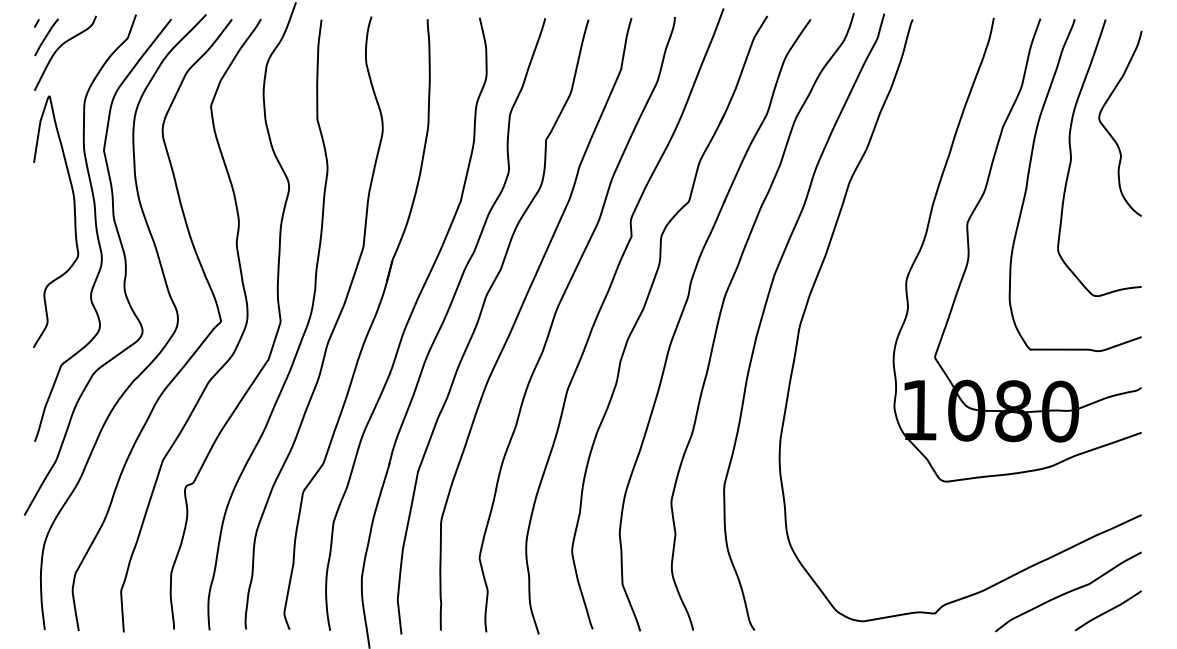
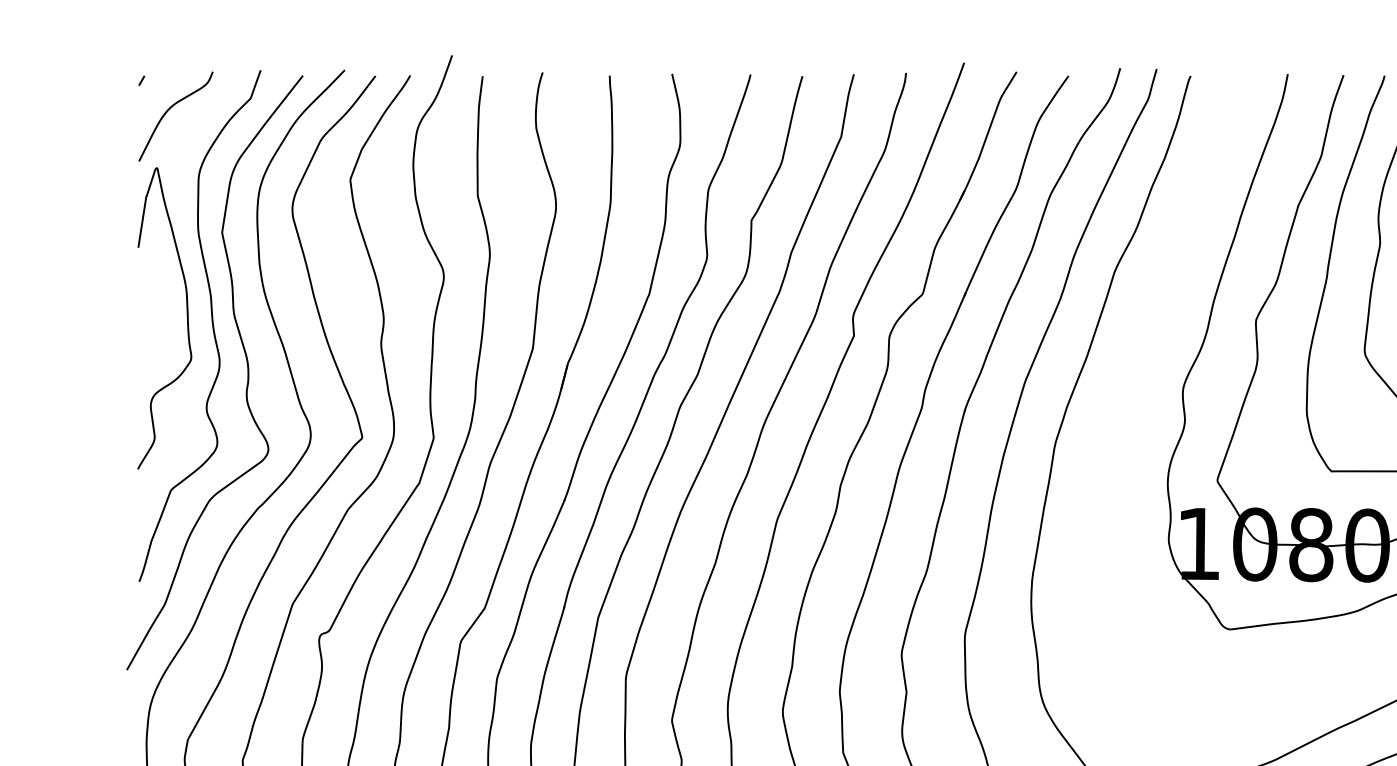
line: (46, 37) -> (153, 97), removed

